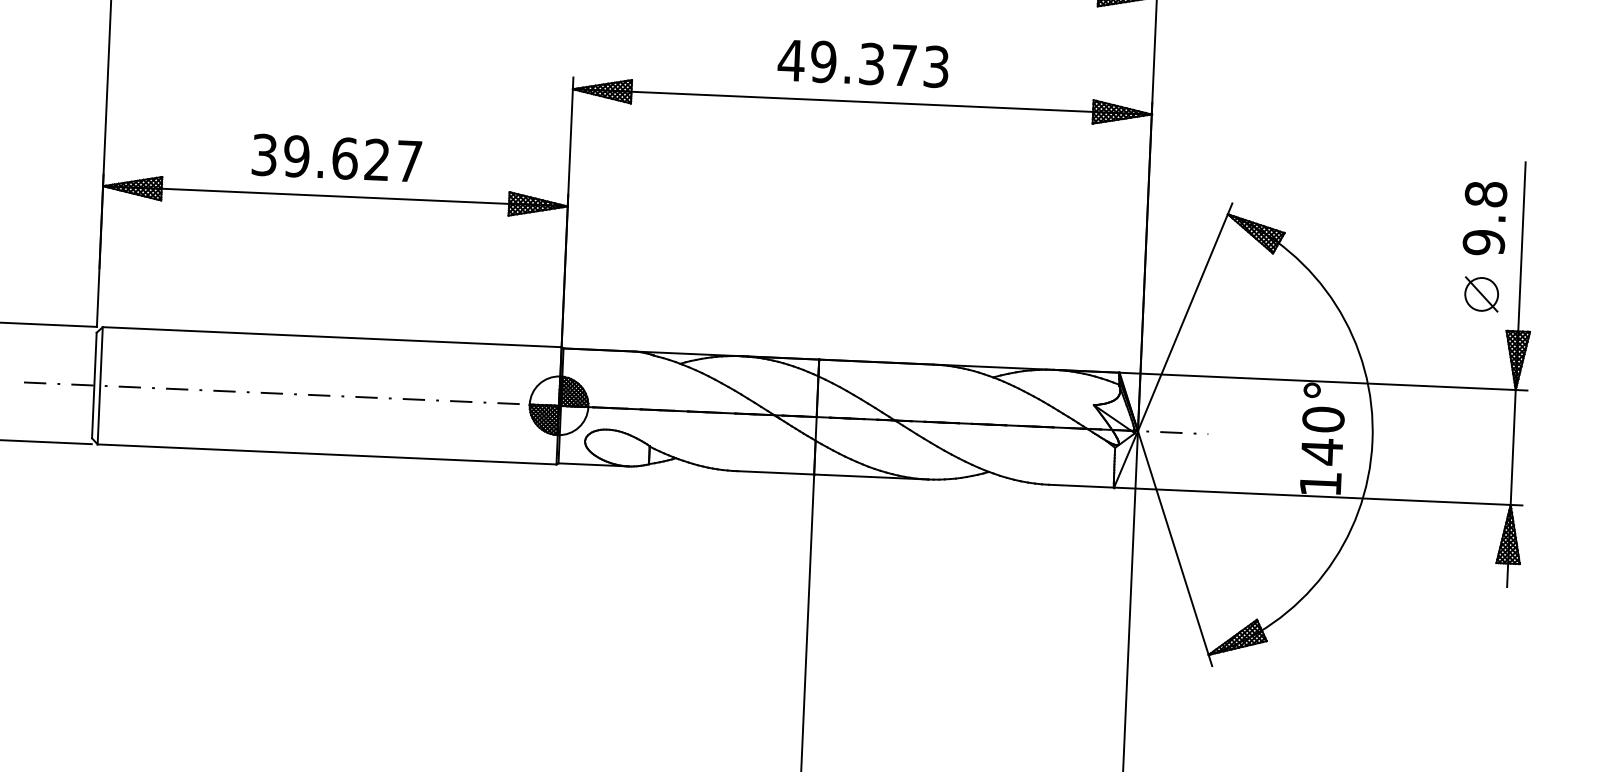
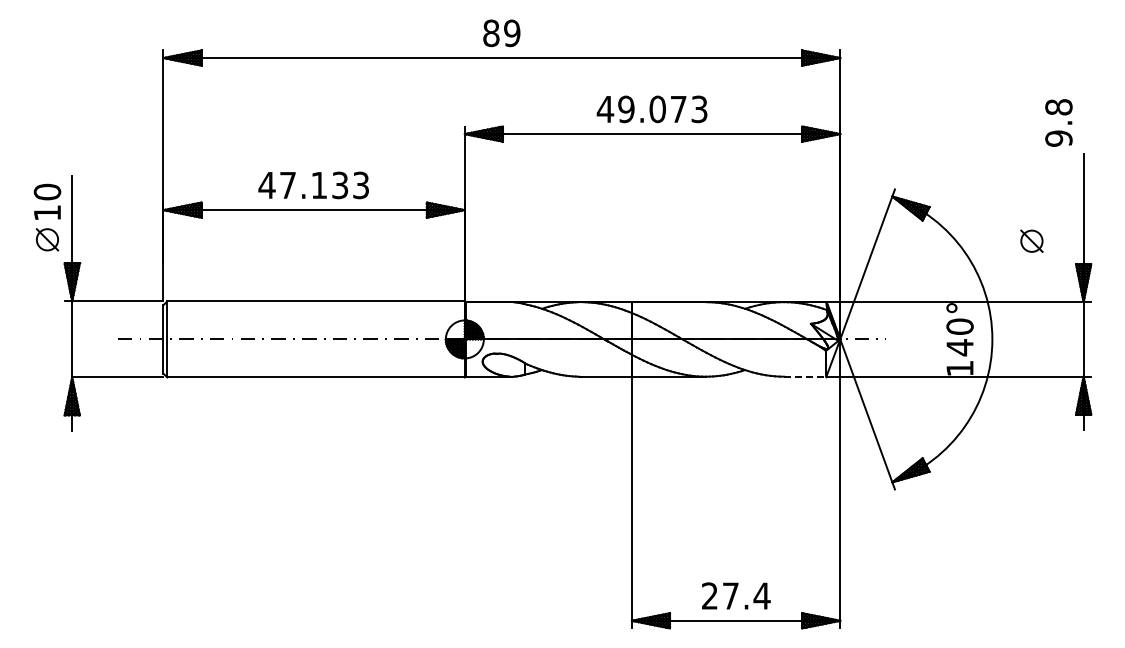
text: (871, 64) -> (657, 109), 49.373 -> 49.073
text: (336, 158) -> (313, 185), 39.627 -> 47.133
text: (1484, 217) -> (1058, 122), moved
part: (1481, 293) -> (1031, 240), moved
line: (1081, 485) -> (805, 376), solid -> dashed

